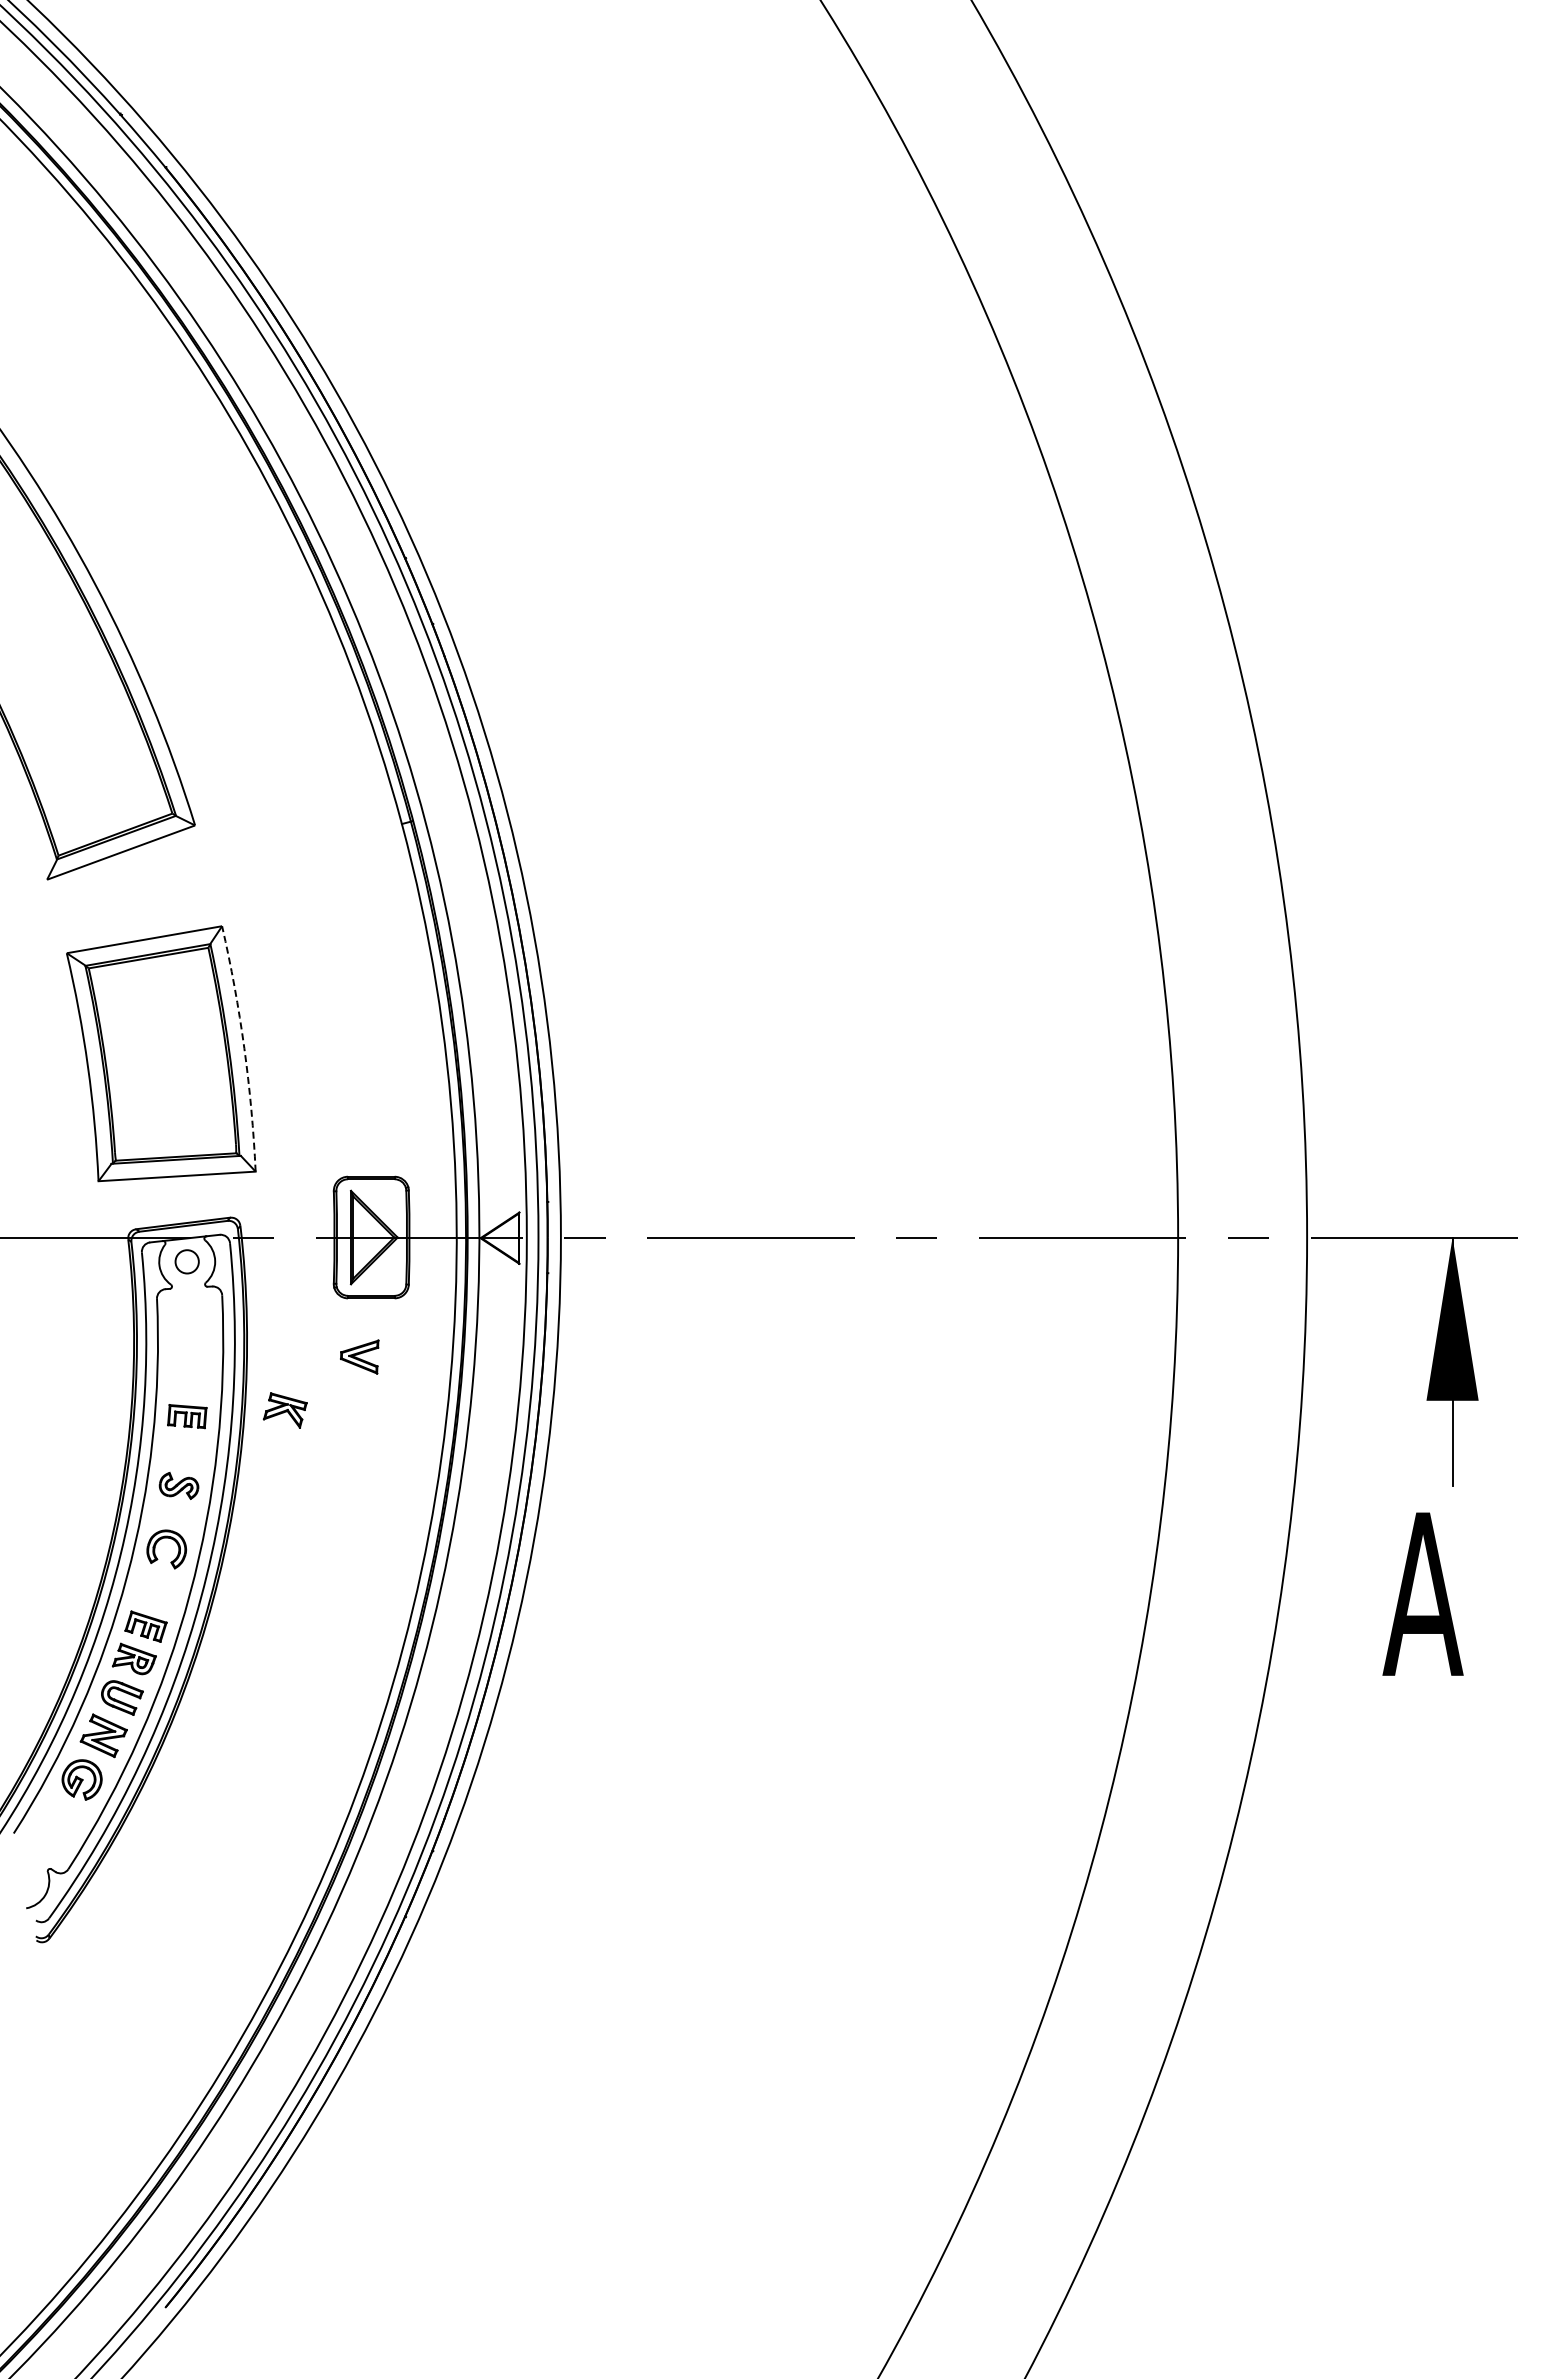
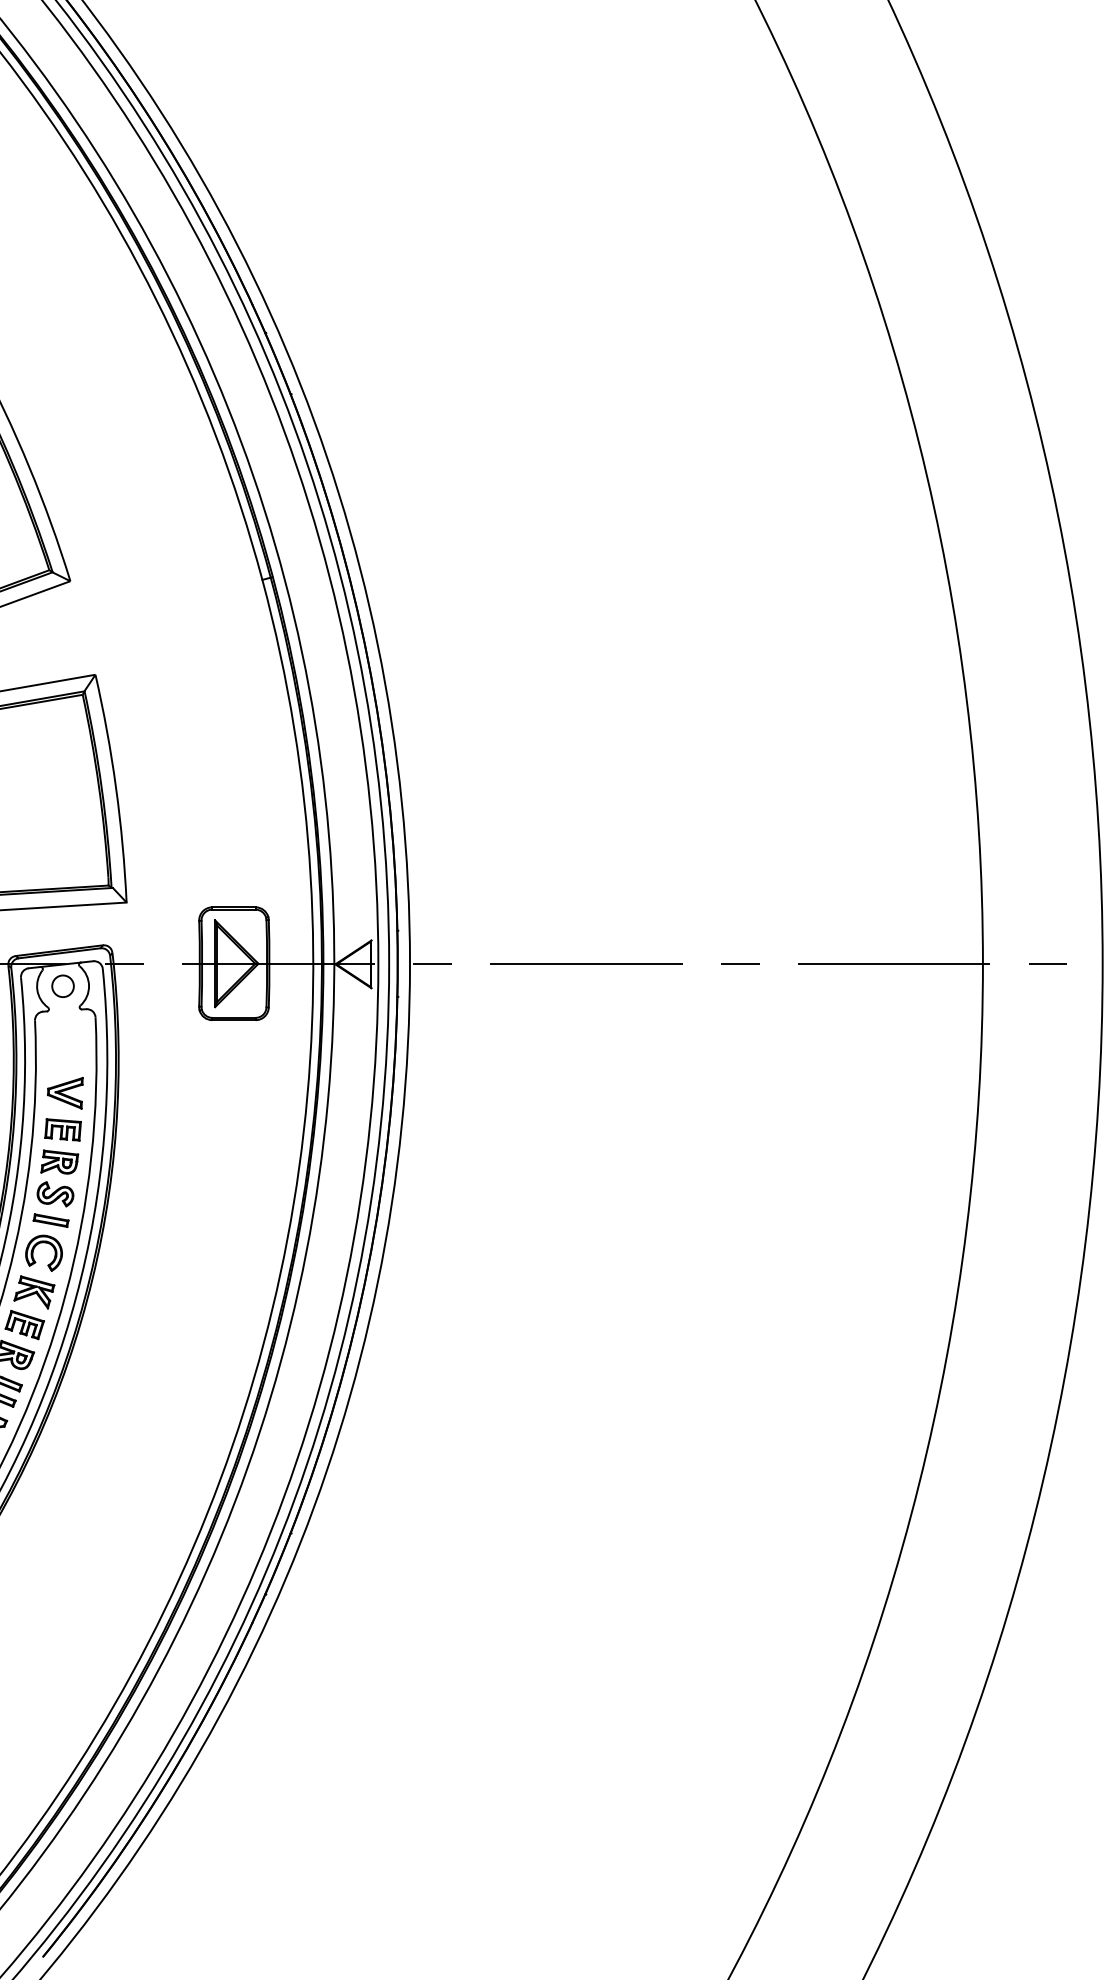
arc: (244, 1048) -> (116, 788), dashed -> solid
part: (359, 1356) -> (65, 1092), moved
part: (284, 1410) -> (33, 1292), moved
part: (183, 1450) -> (59, 1161), added
part: (174, 1514) -> (51, 1220), added

